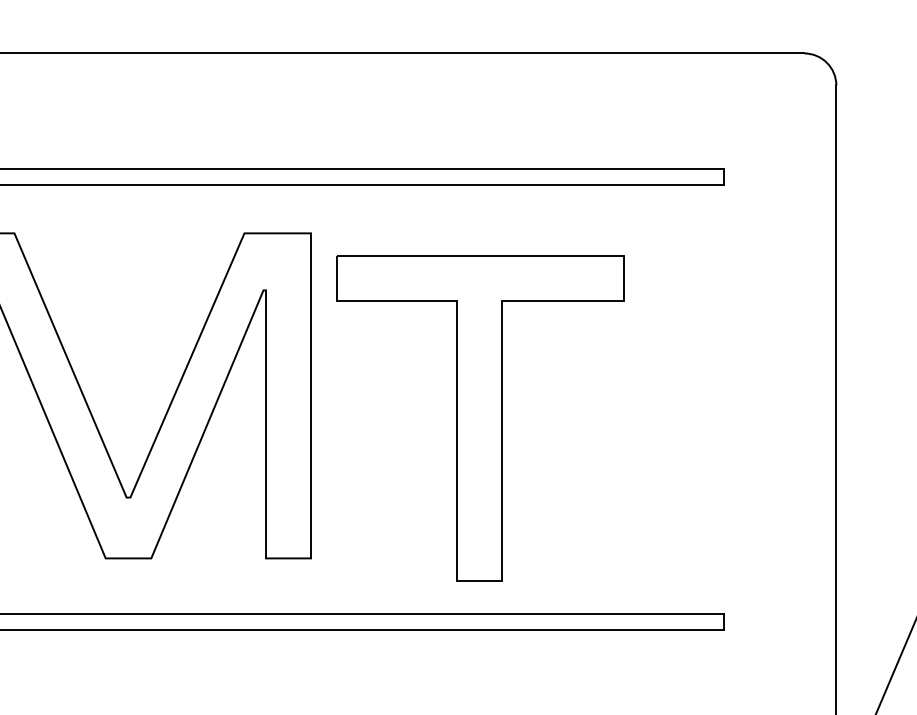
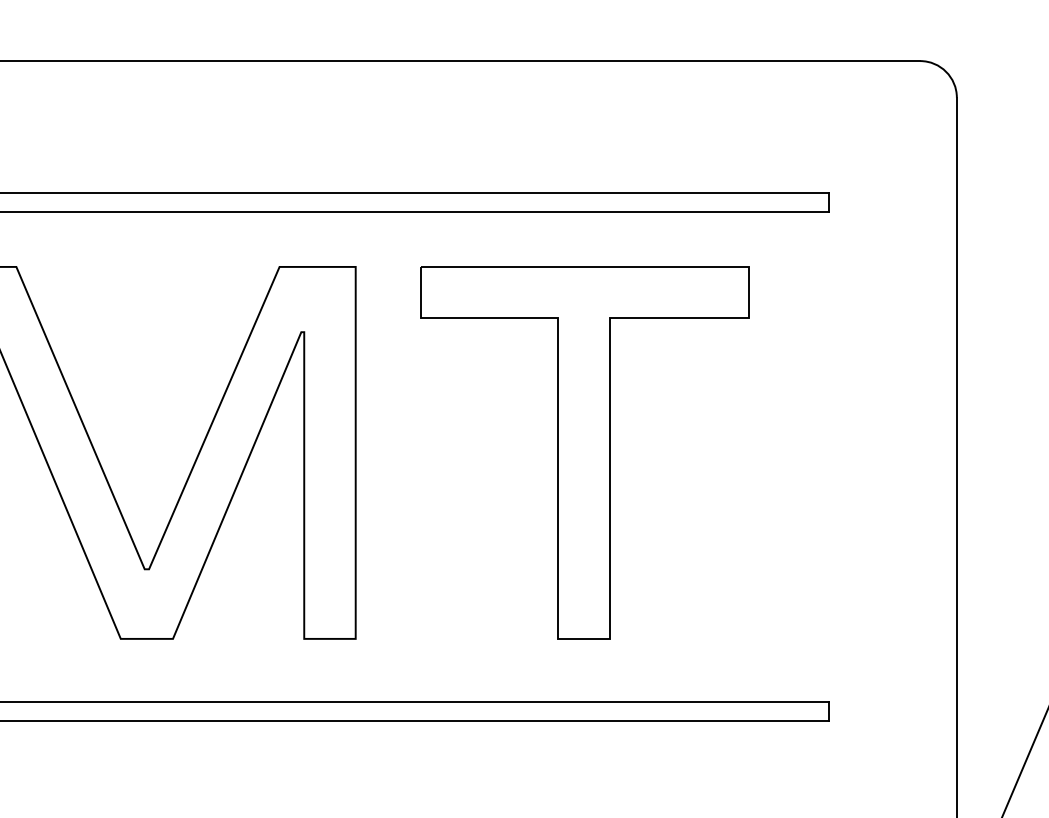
part: (480, 418) -> (585, 452), moved

